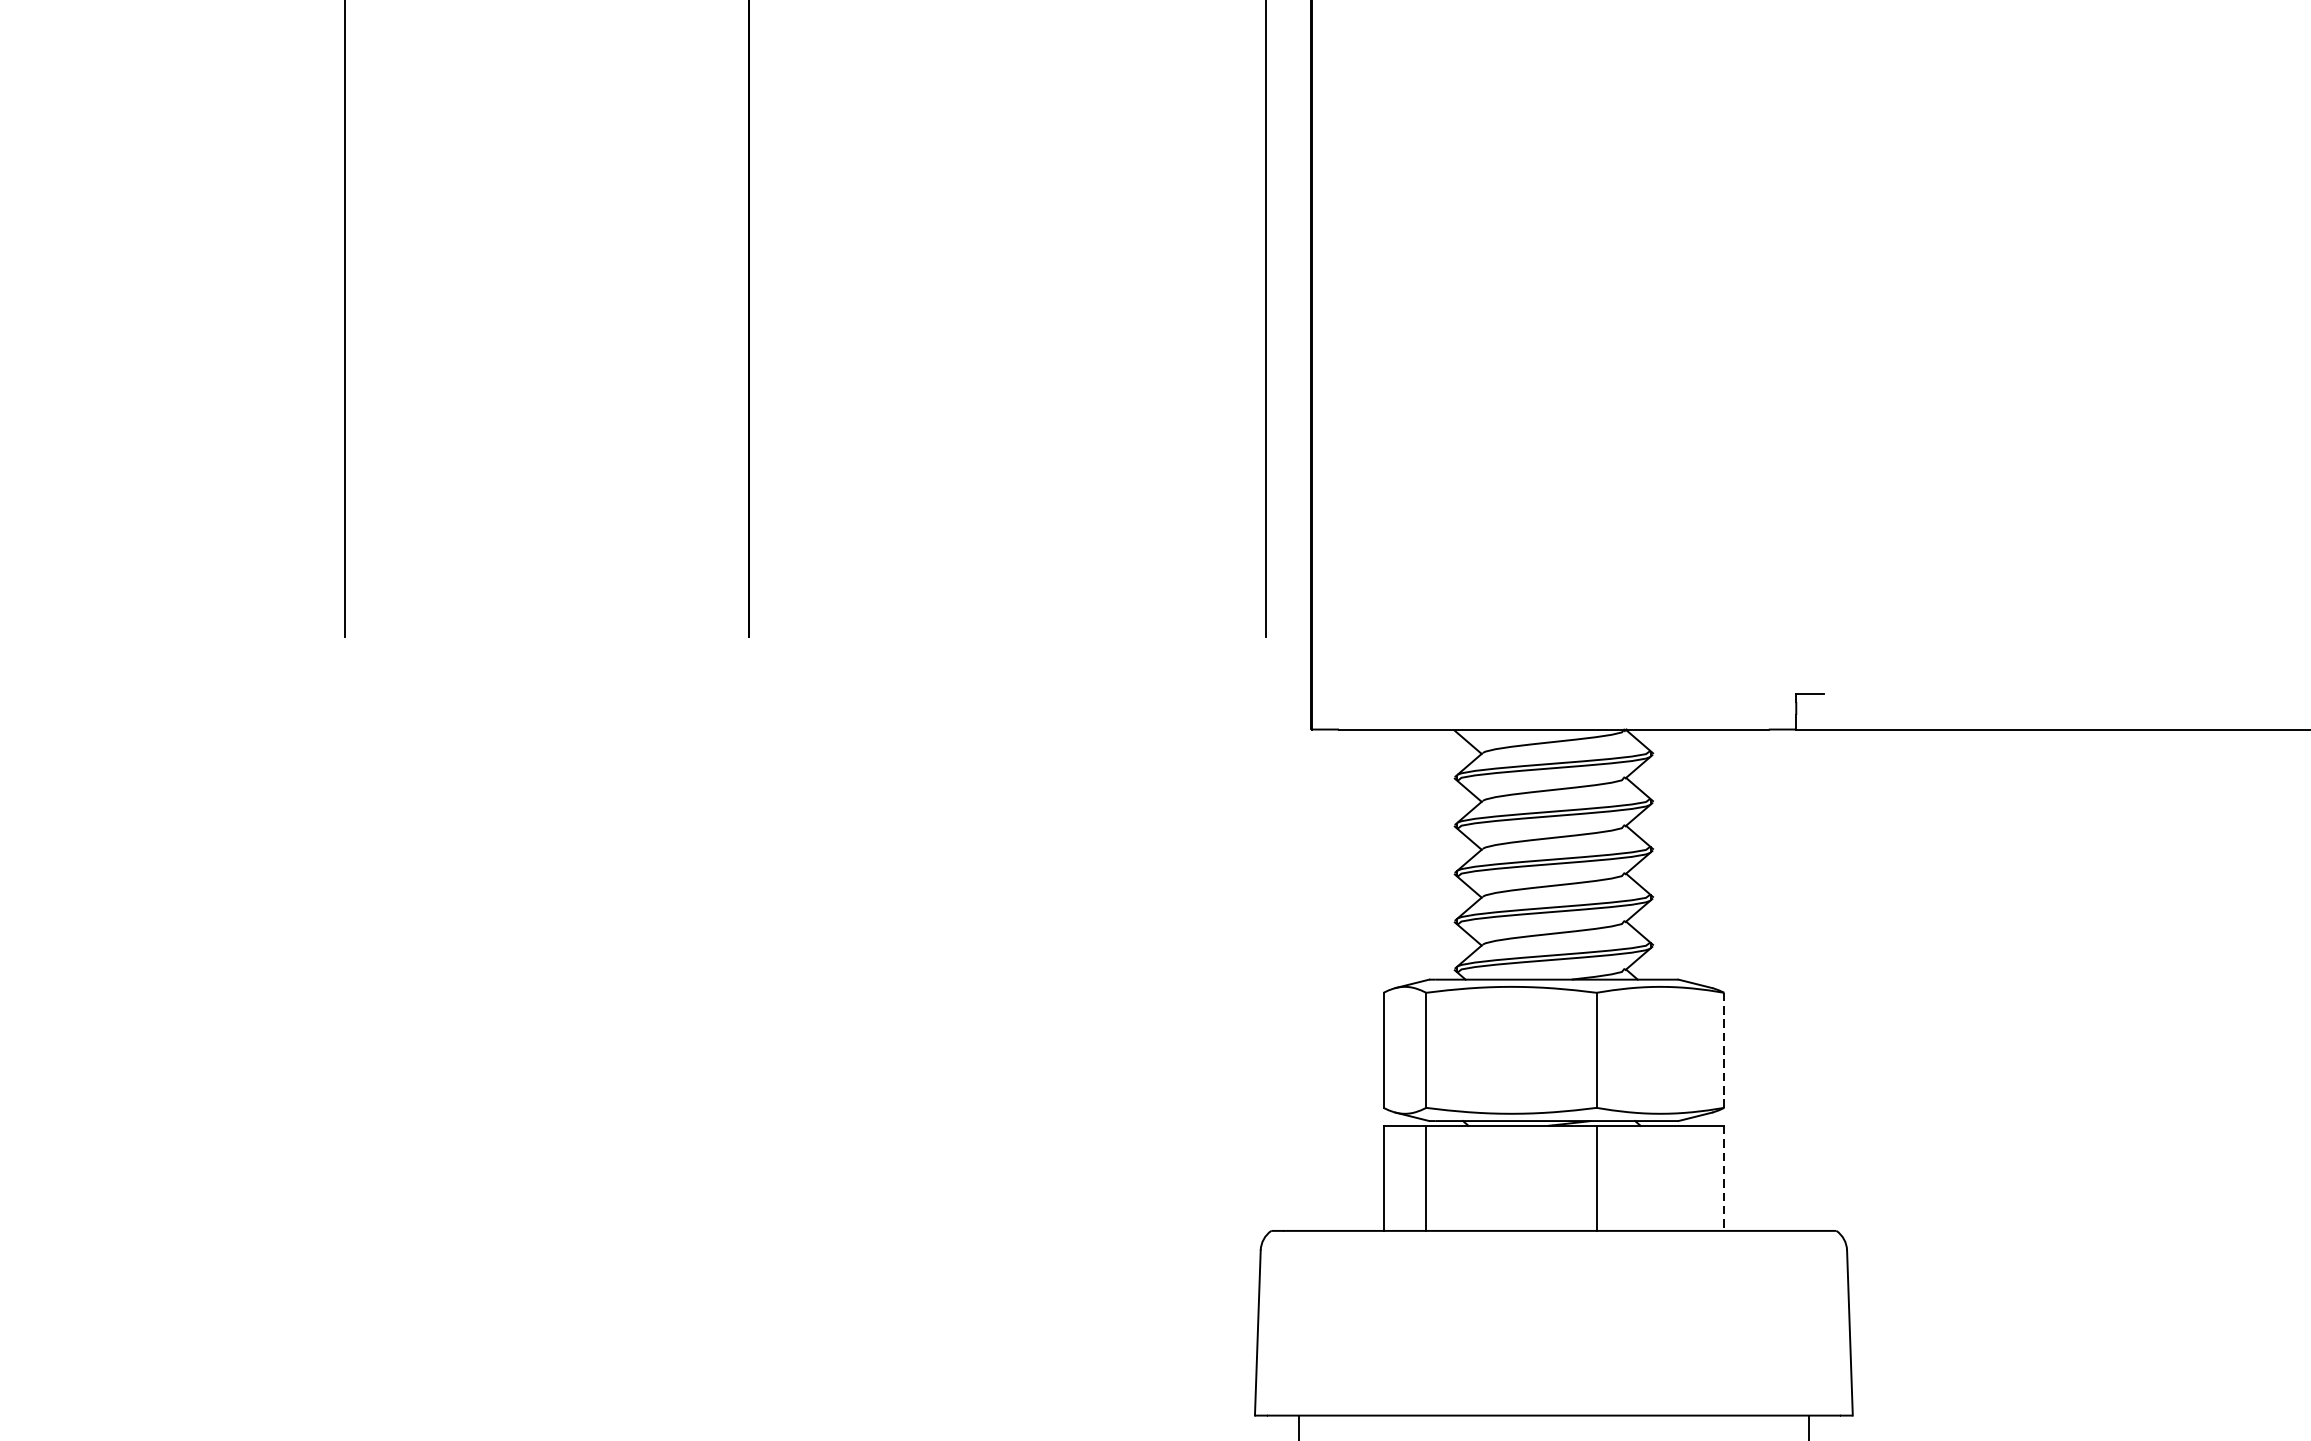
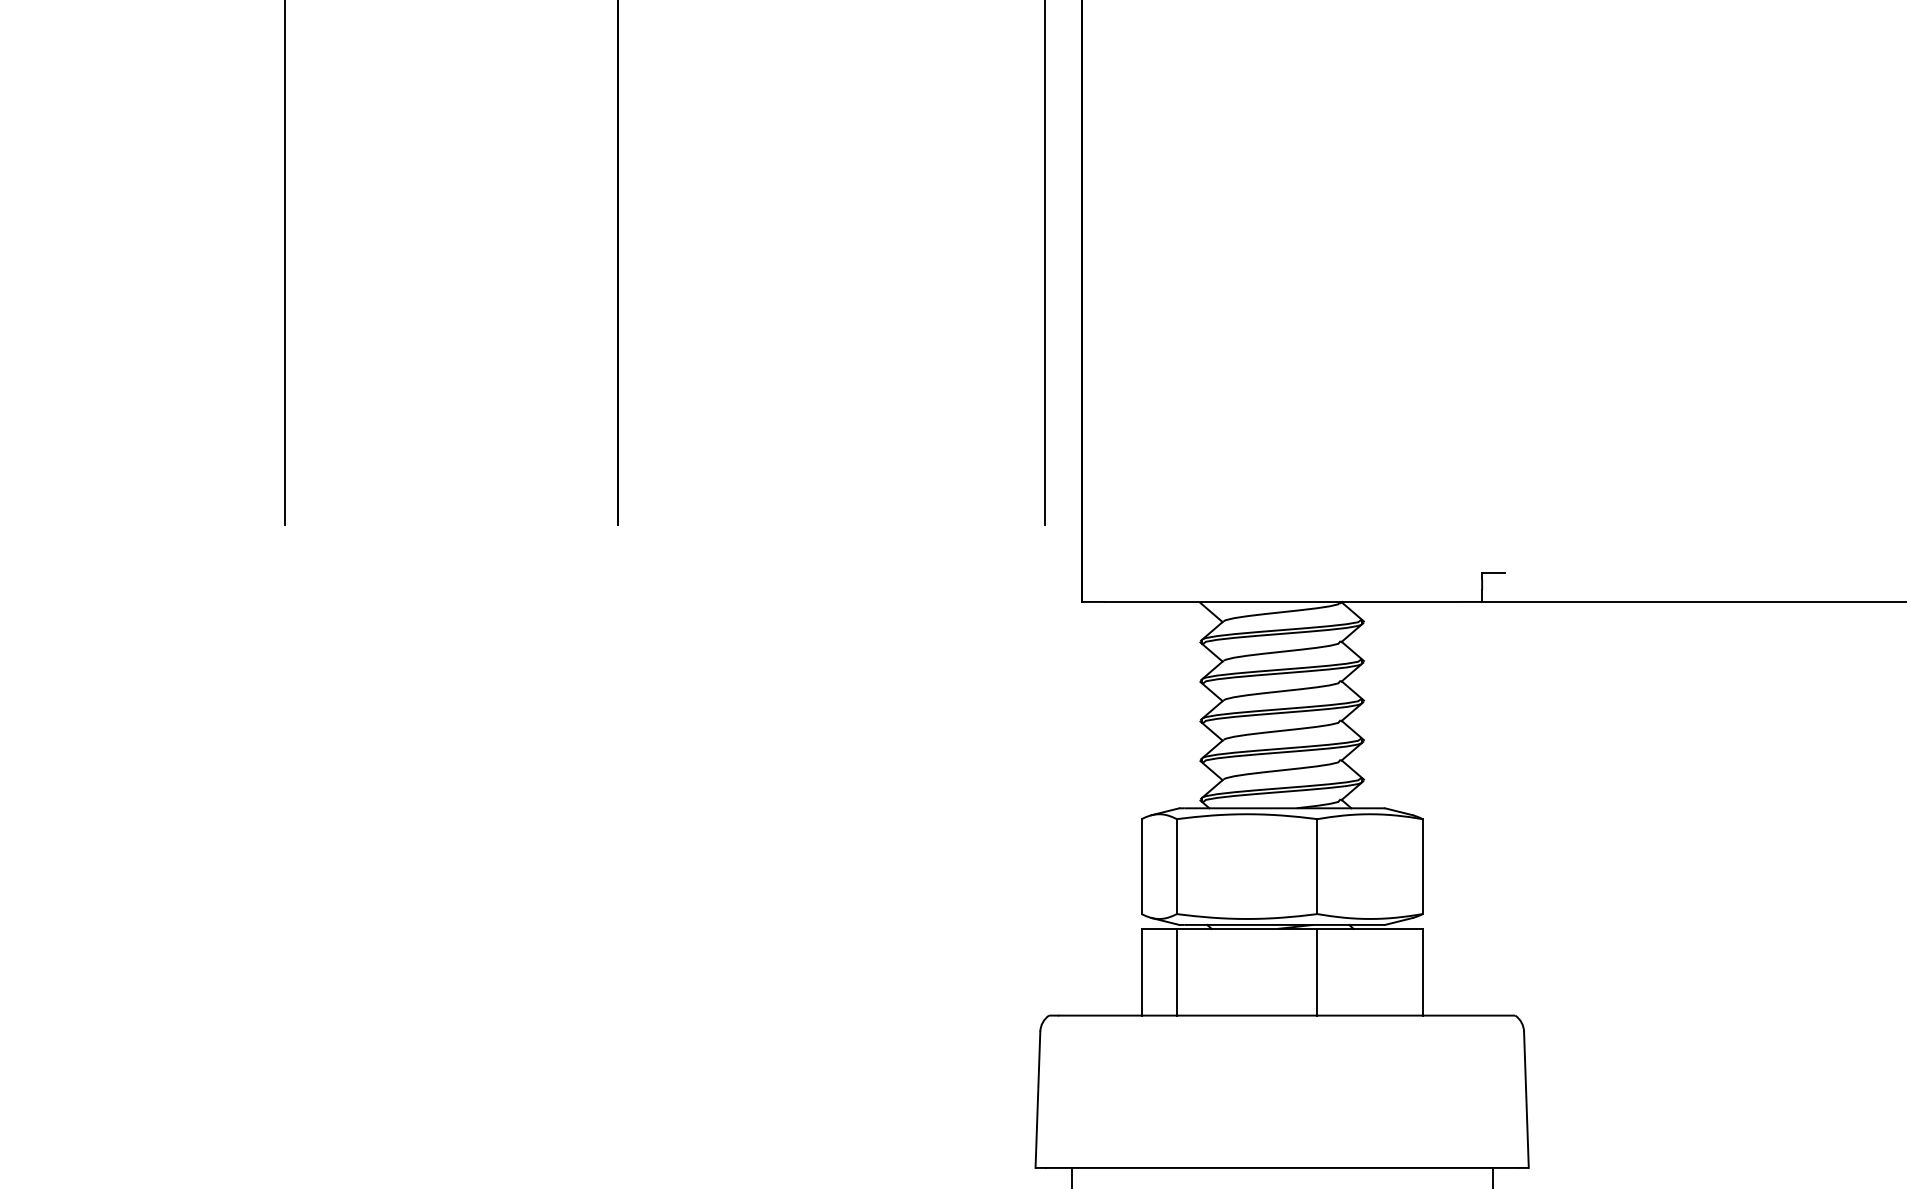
line: (1723, 1051) -> (1422, 867), dashed -> solid
line: (1723, 1178) -> (1422, 972), dashed -> solid

